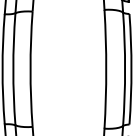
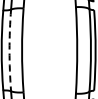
line: (13, 69) -> (9, 50), solid -> dashed

